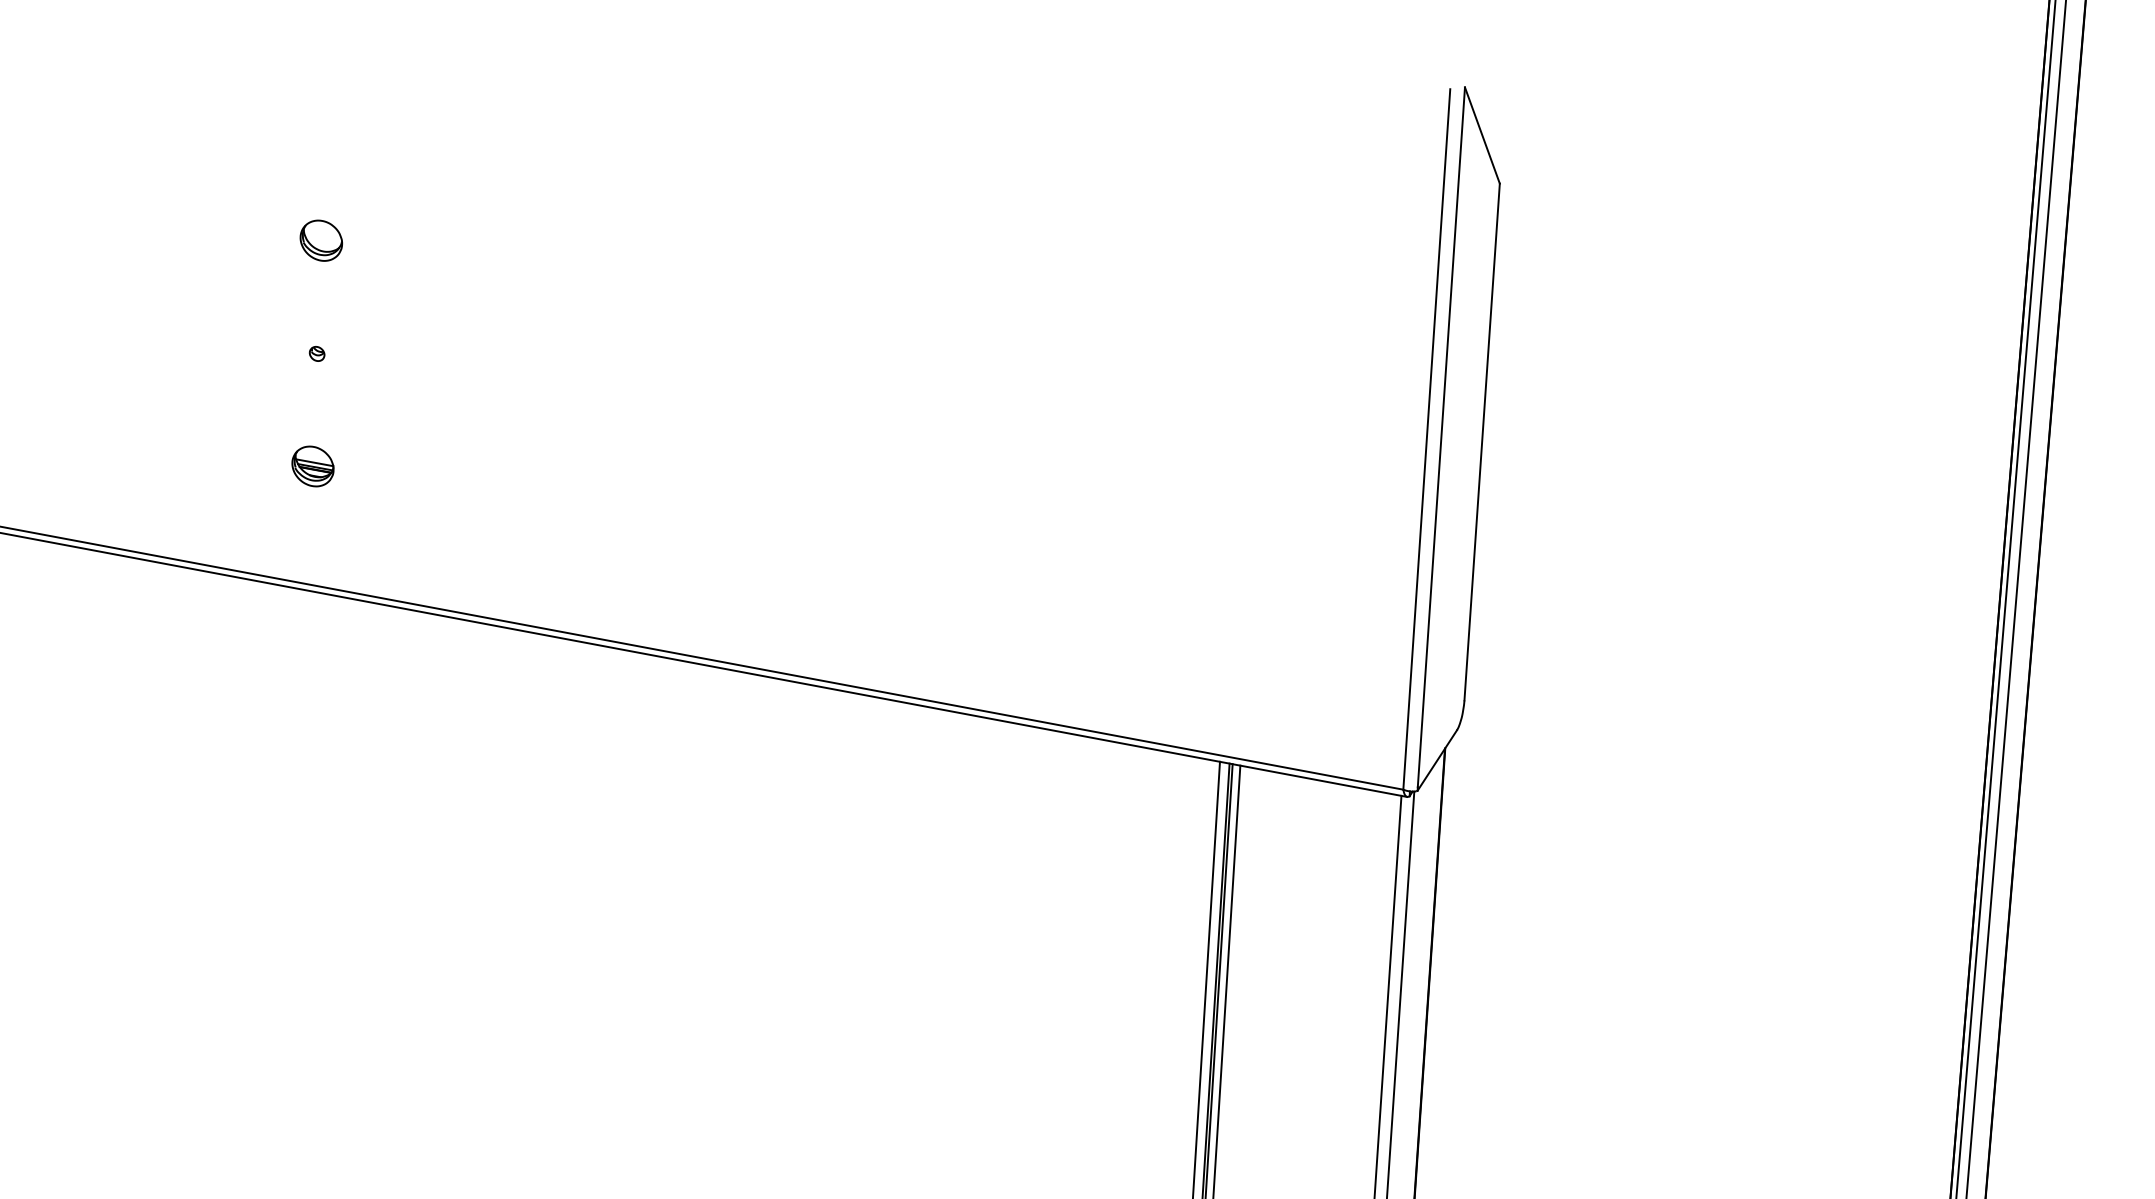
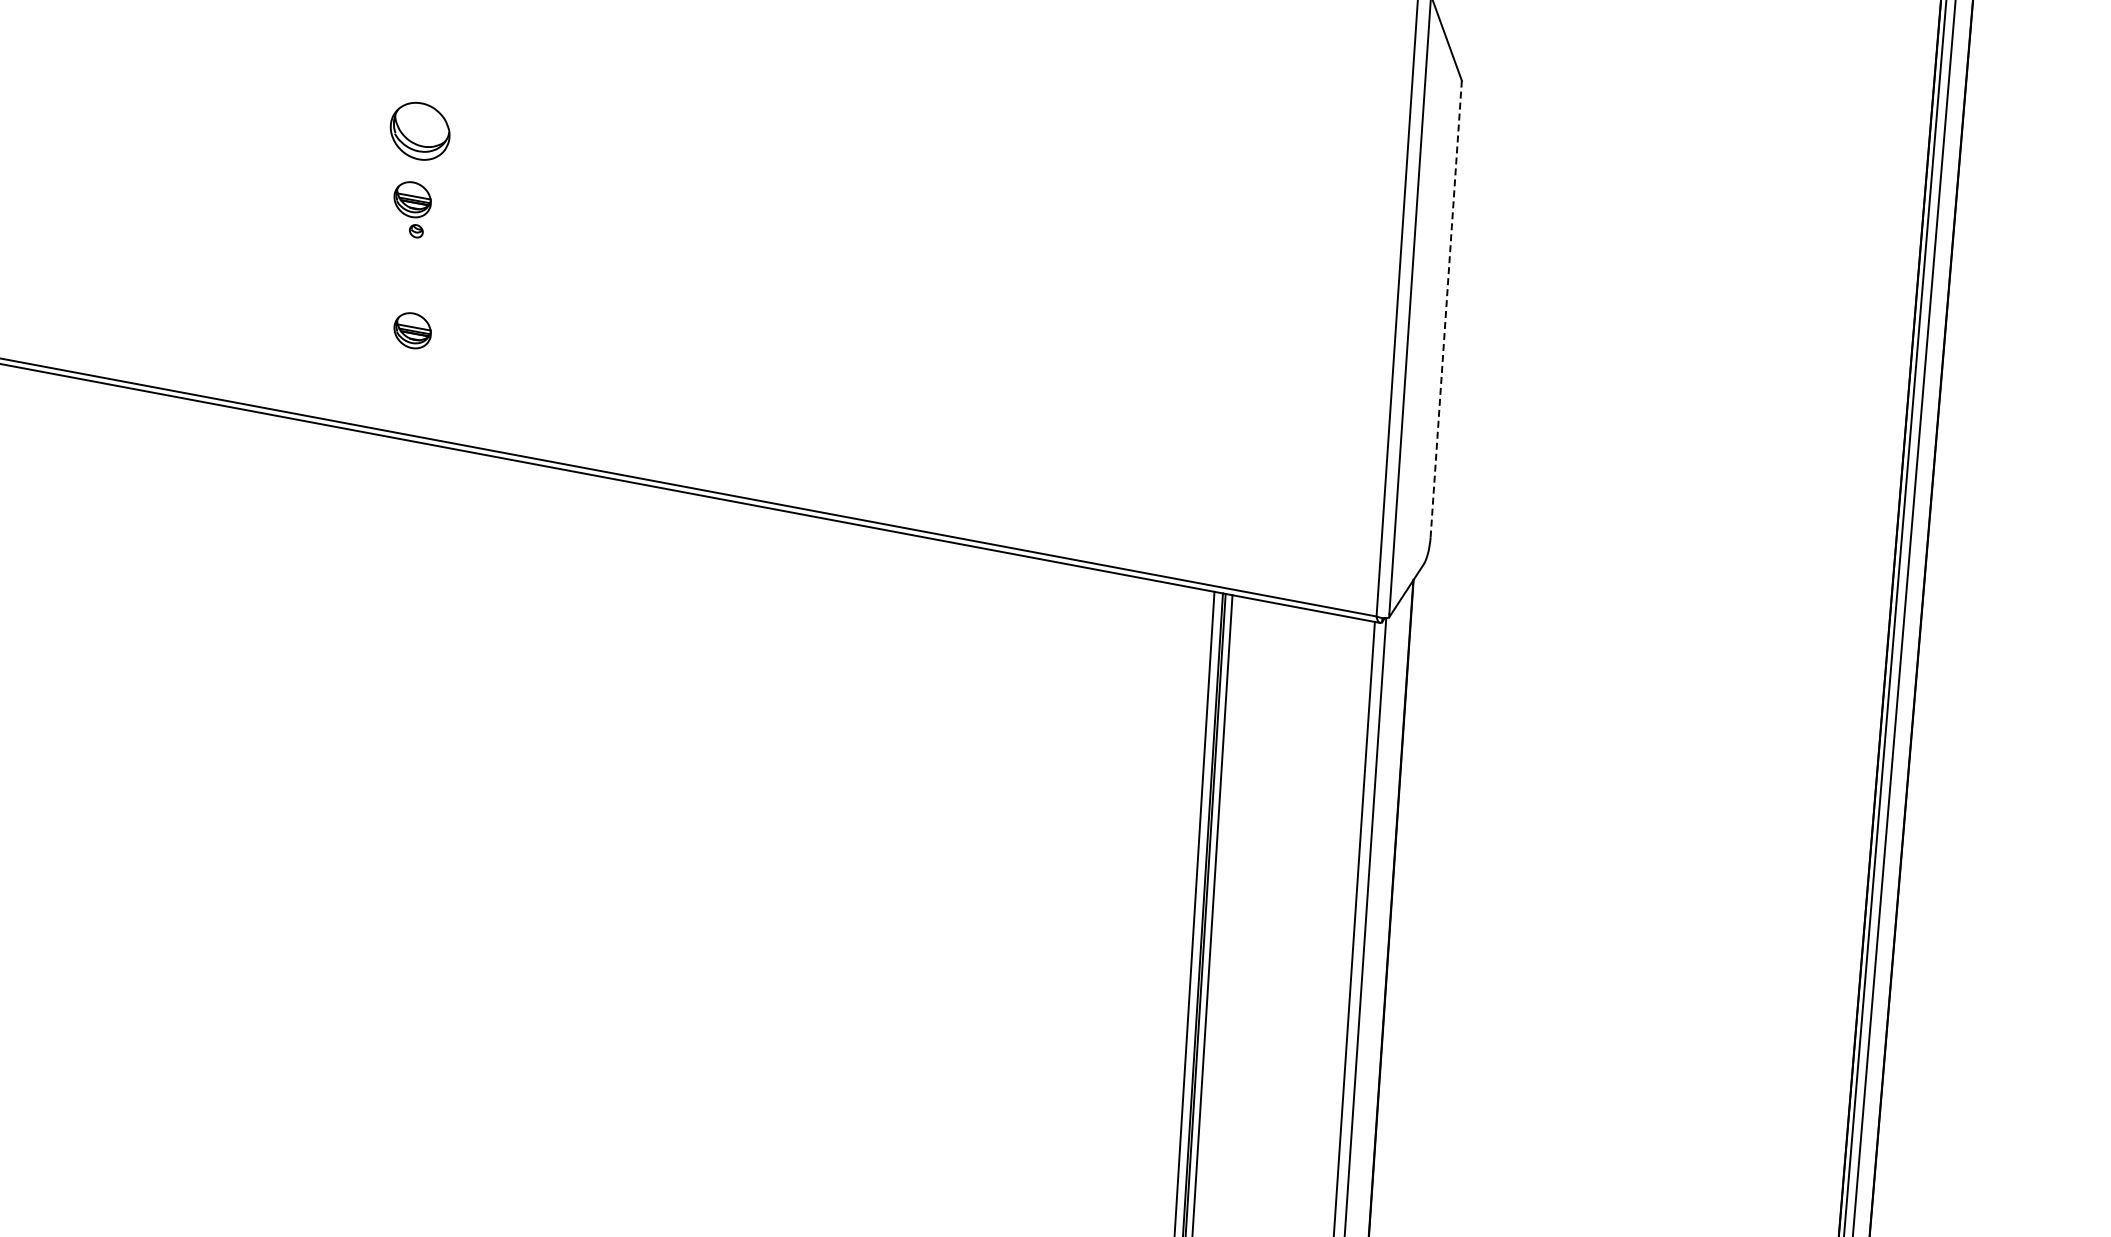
part: (320, 239) -> (419, 130), size x1.6
part: (312, 317) -> (412, 199), added
line: (1482, 442) -> (1446, 309), solid -> dashed

